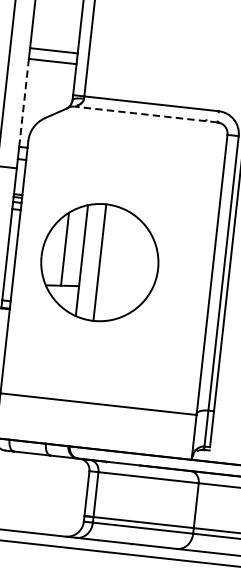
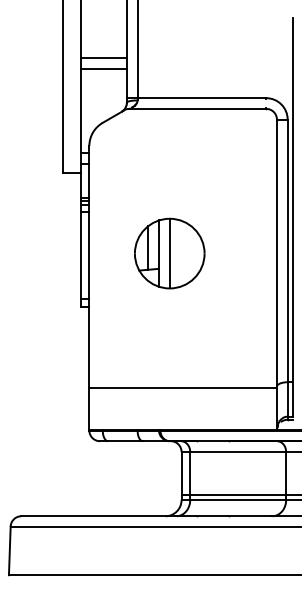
line: (24, 103) -> (81, 111), dashed -> solid
line: (145, 114) -> (197, 108), dashed -> solid
part: (99, 262) -> (169, 253), size x0.62

